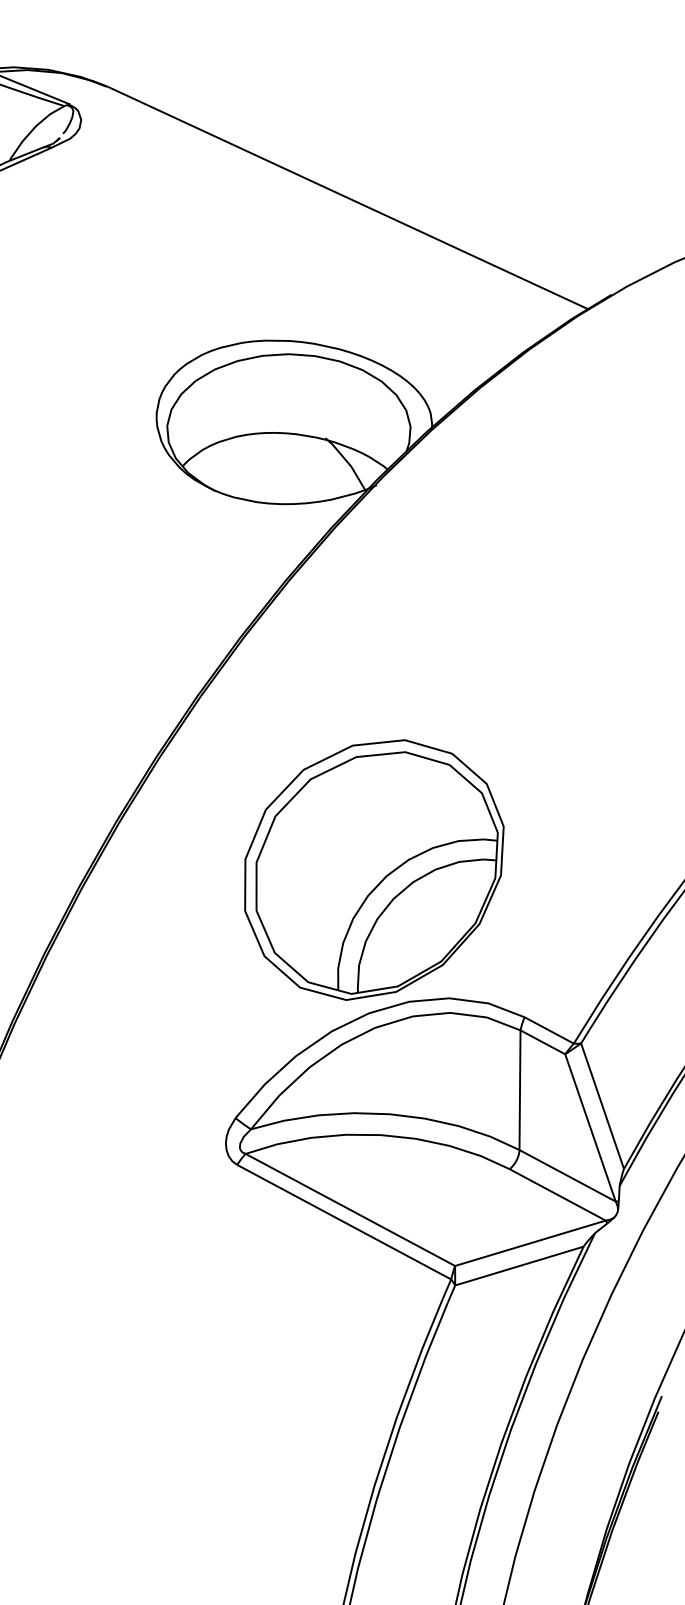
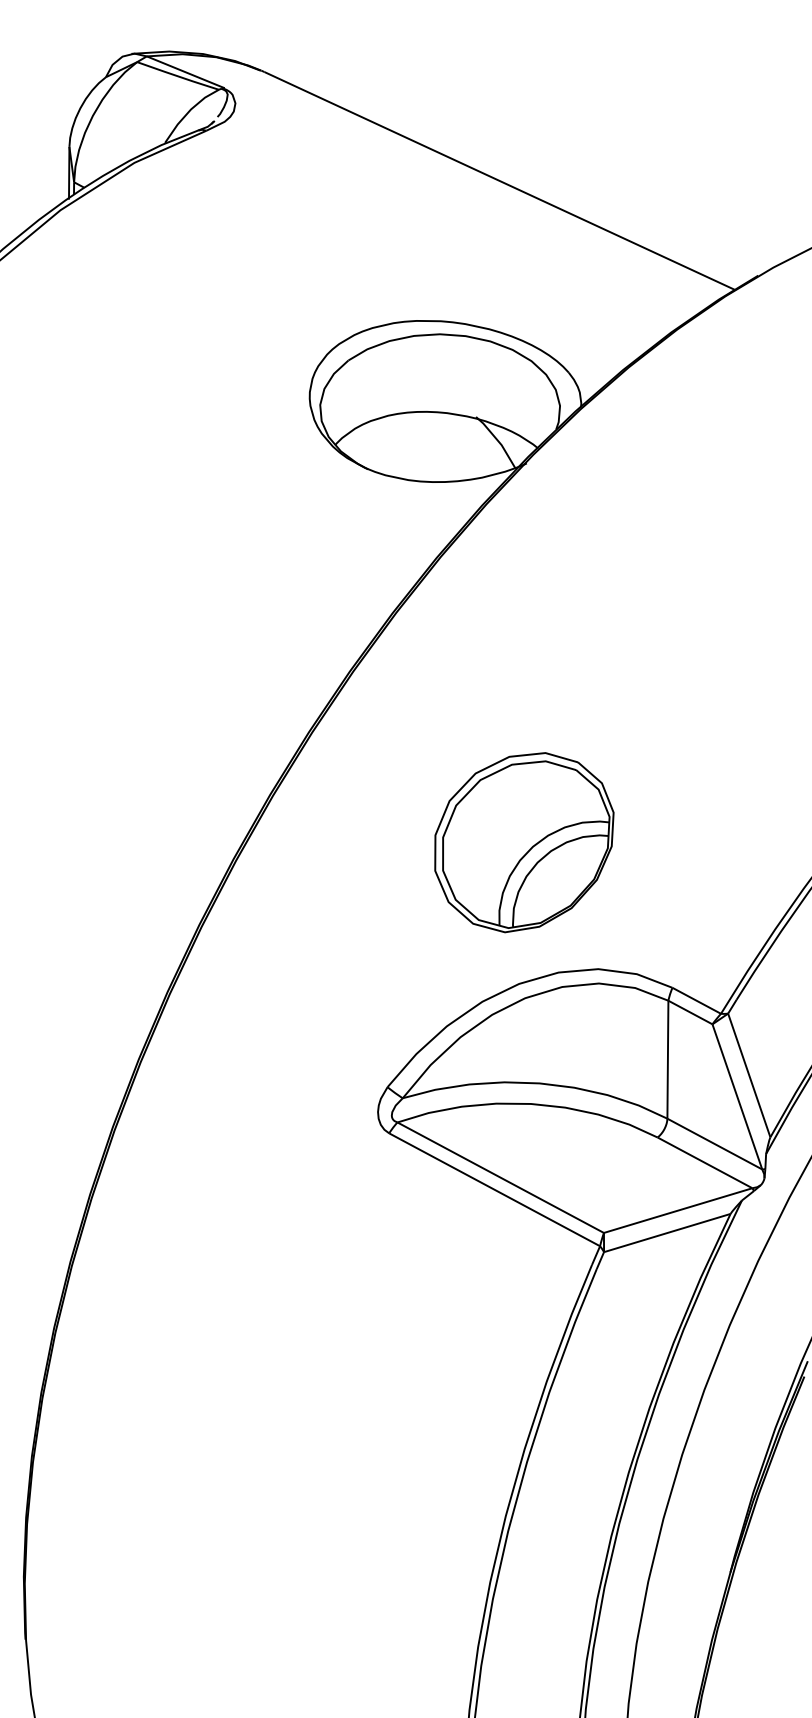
part: (374, 869) -> (524, 842), size x0.7

